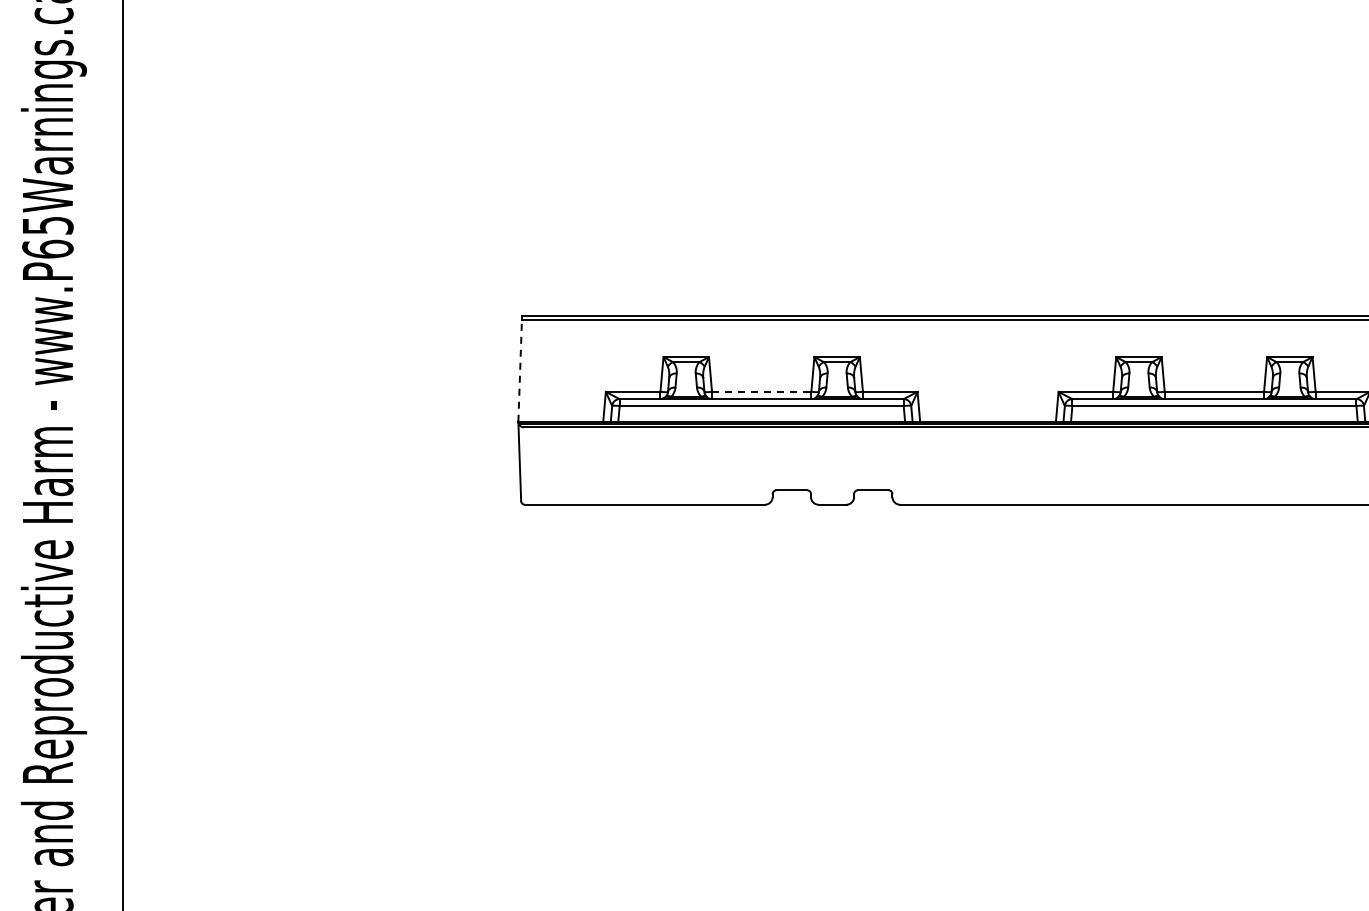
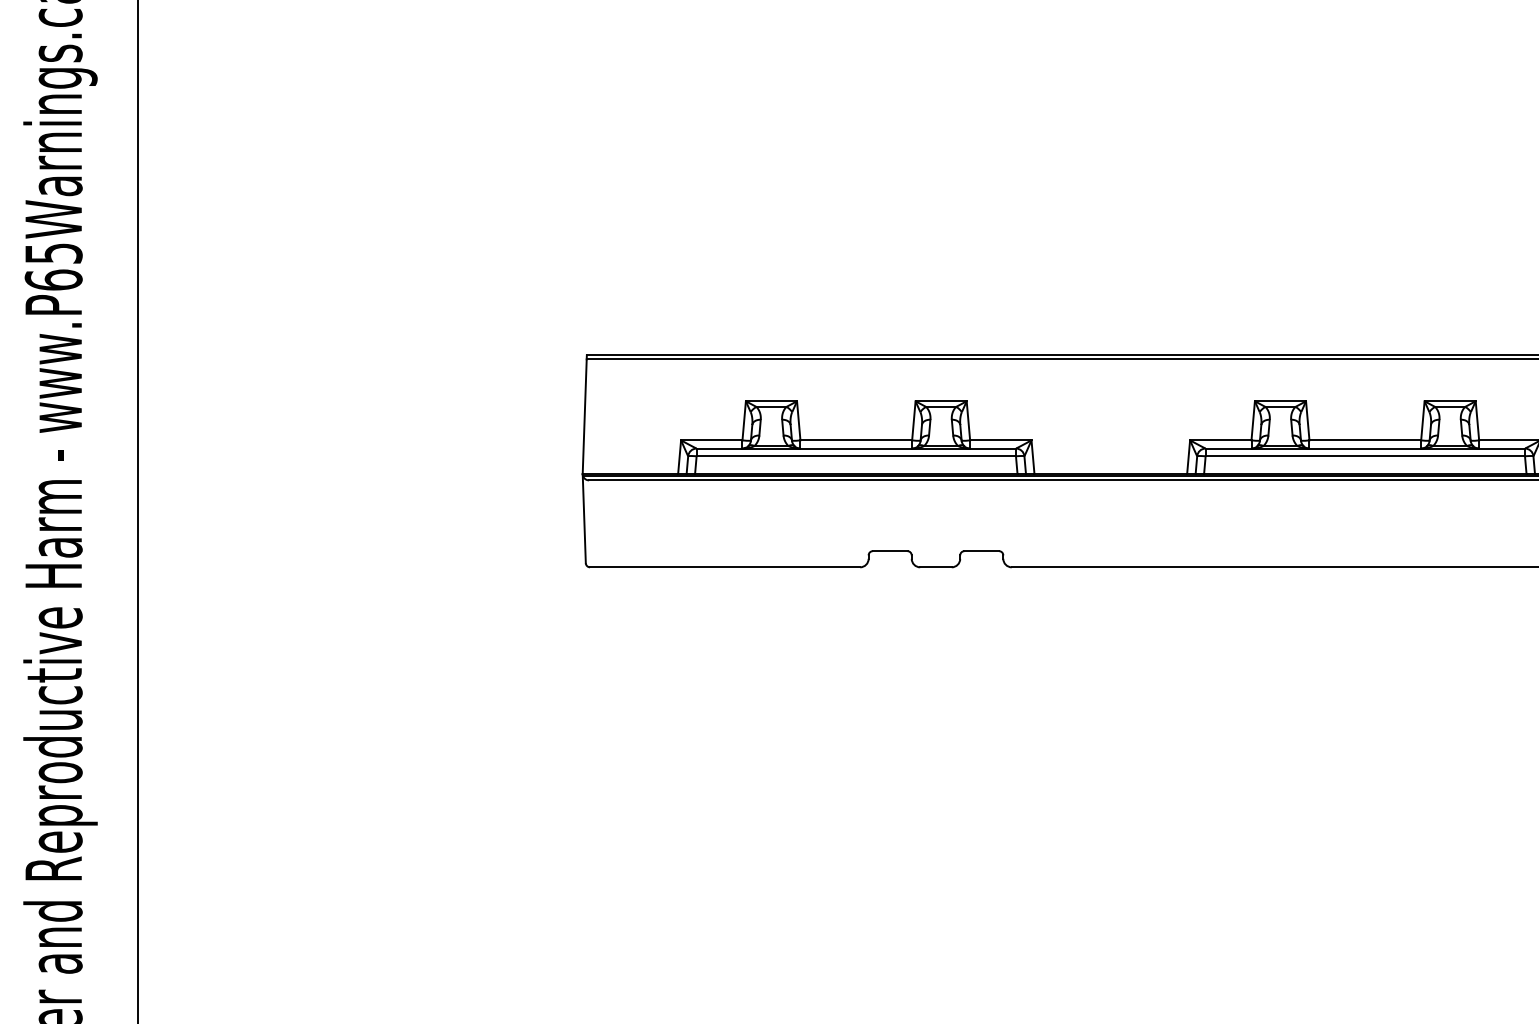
line: (520, 370) -> (585, 416), dashed -> solid
line: (761, 391) -> (856, 440), dashed -> solid

